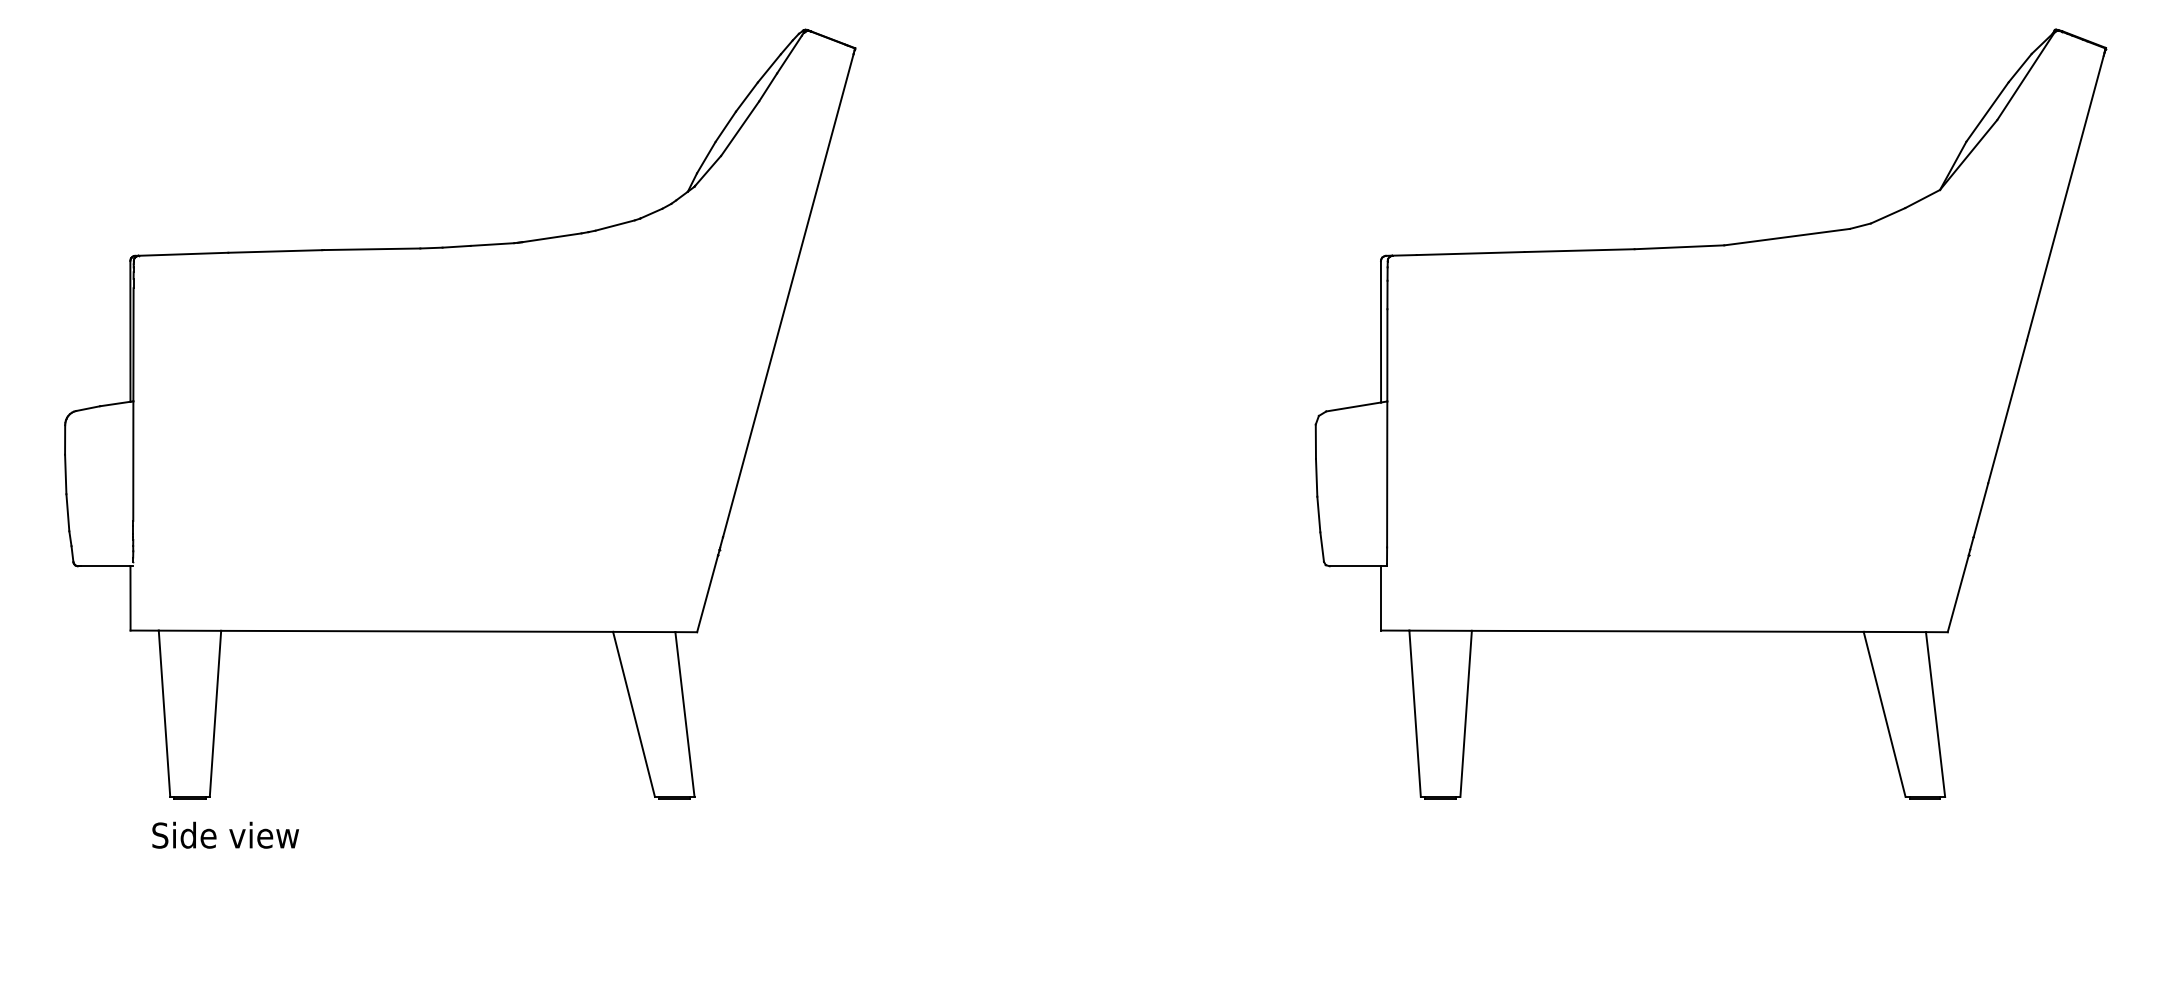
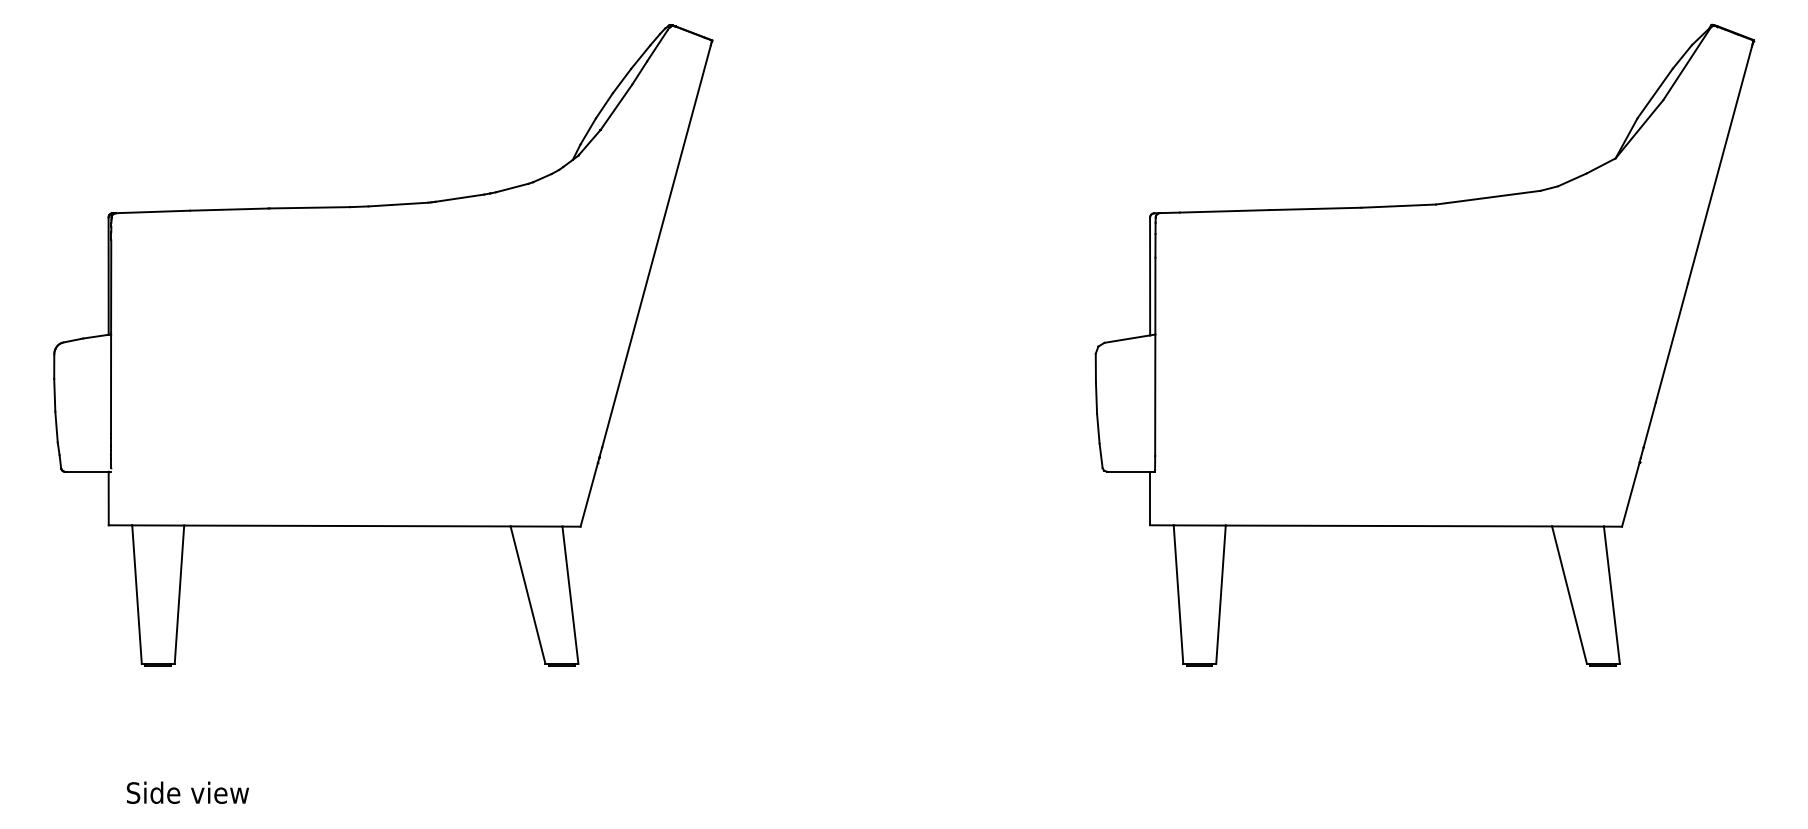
text: (225, 834) -> (187, 792), moved

